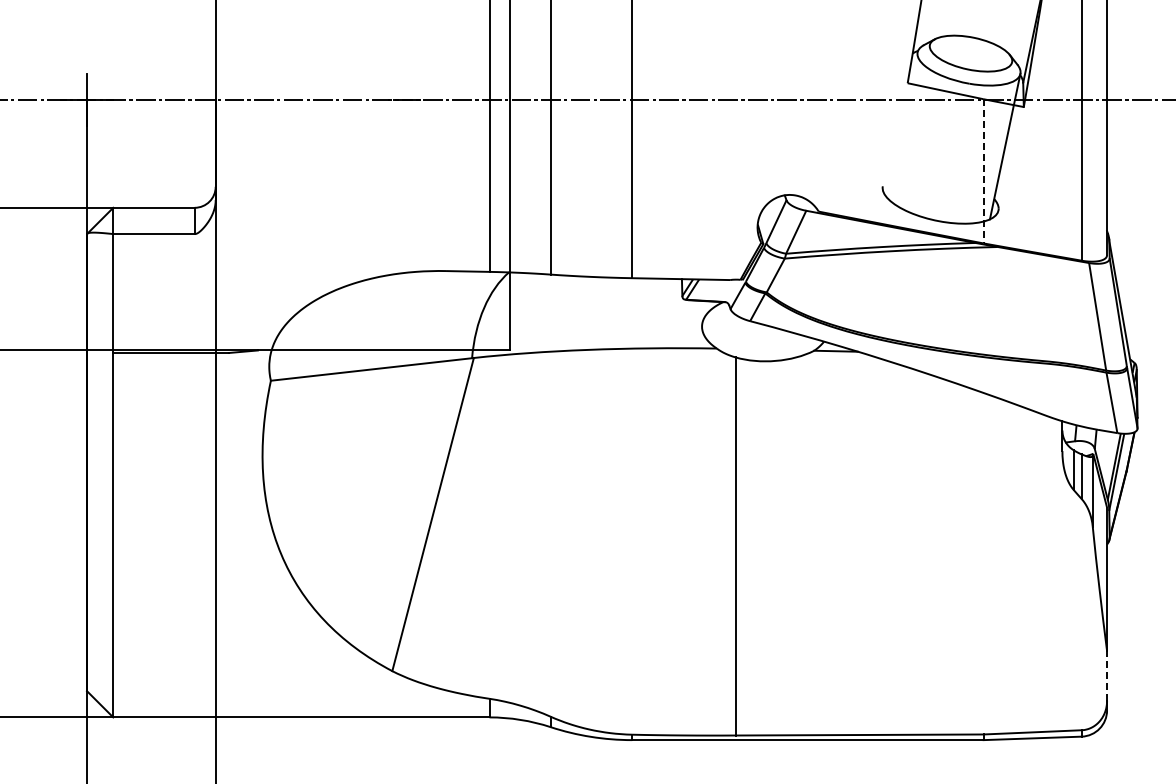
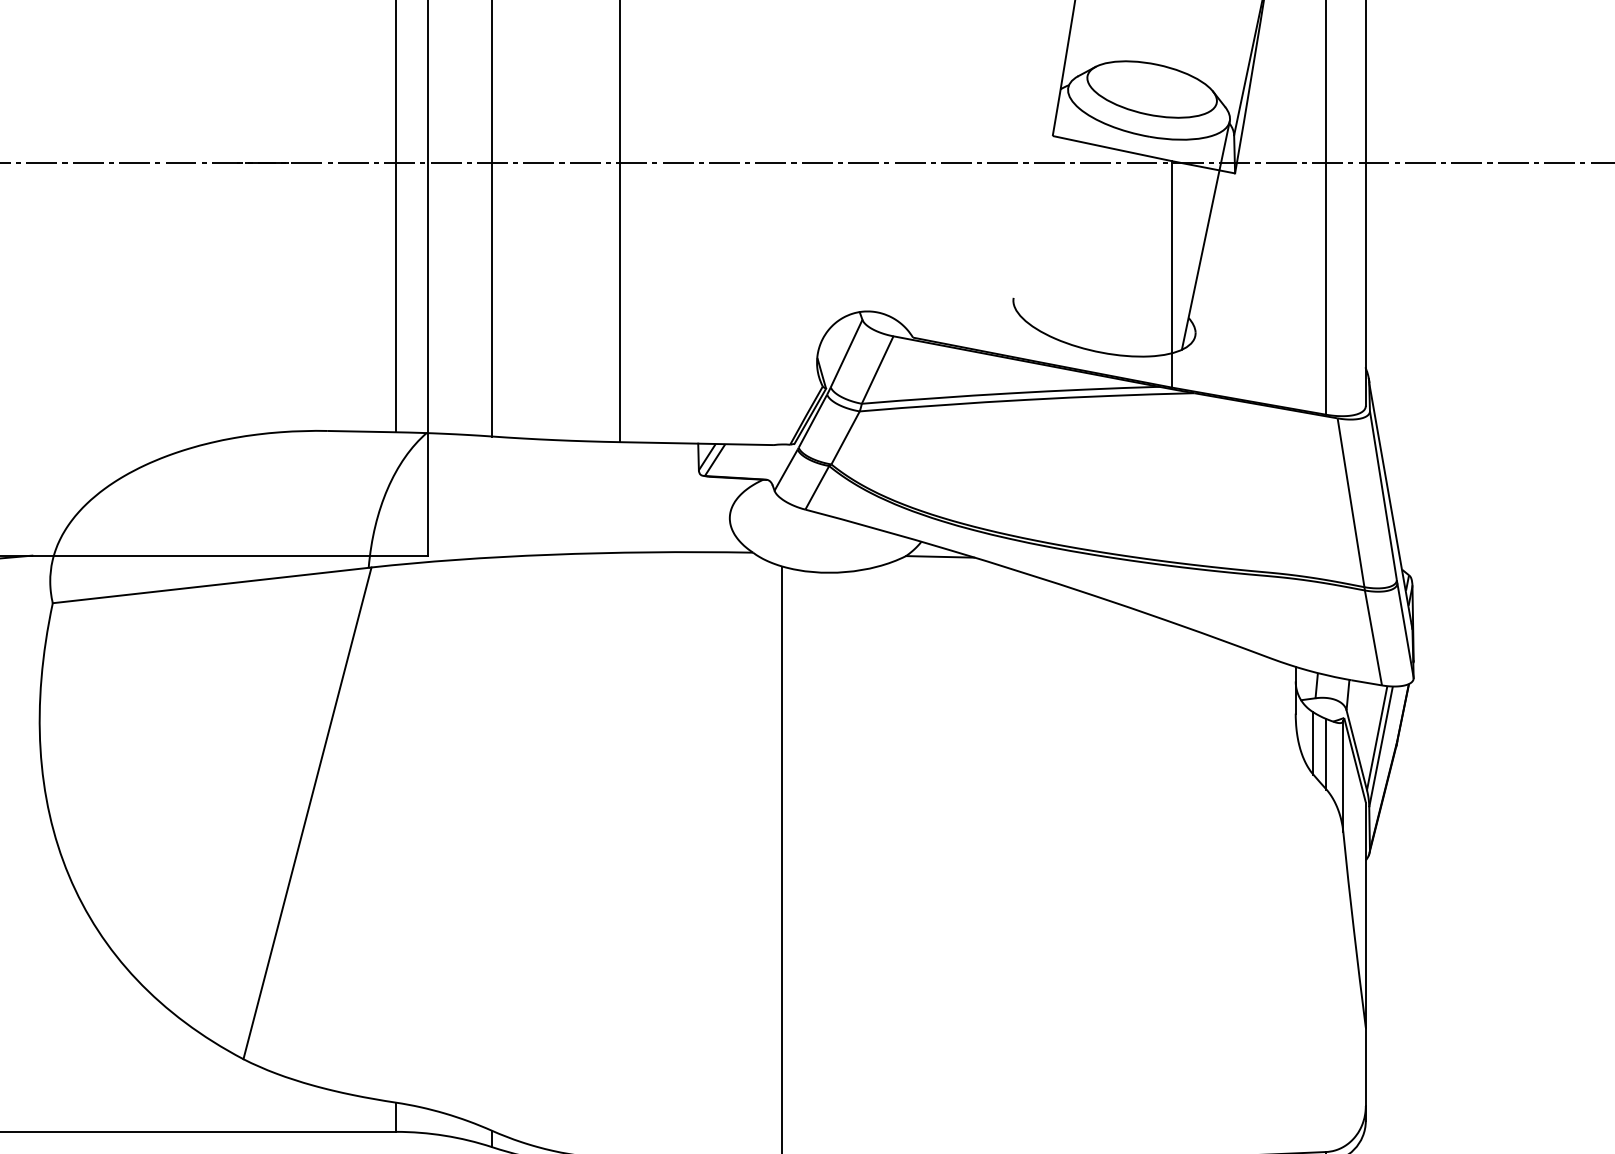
line: (983, 171) -> (1171, 274), dashed -> solid
line: (1107, 676) -> (1366, 1067), dashed -> solid

